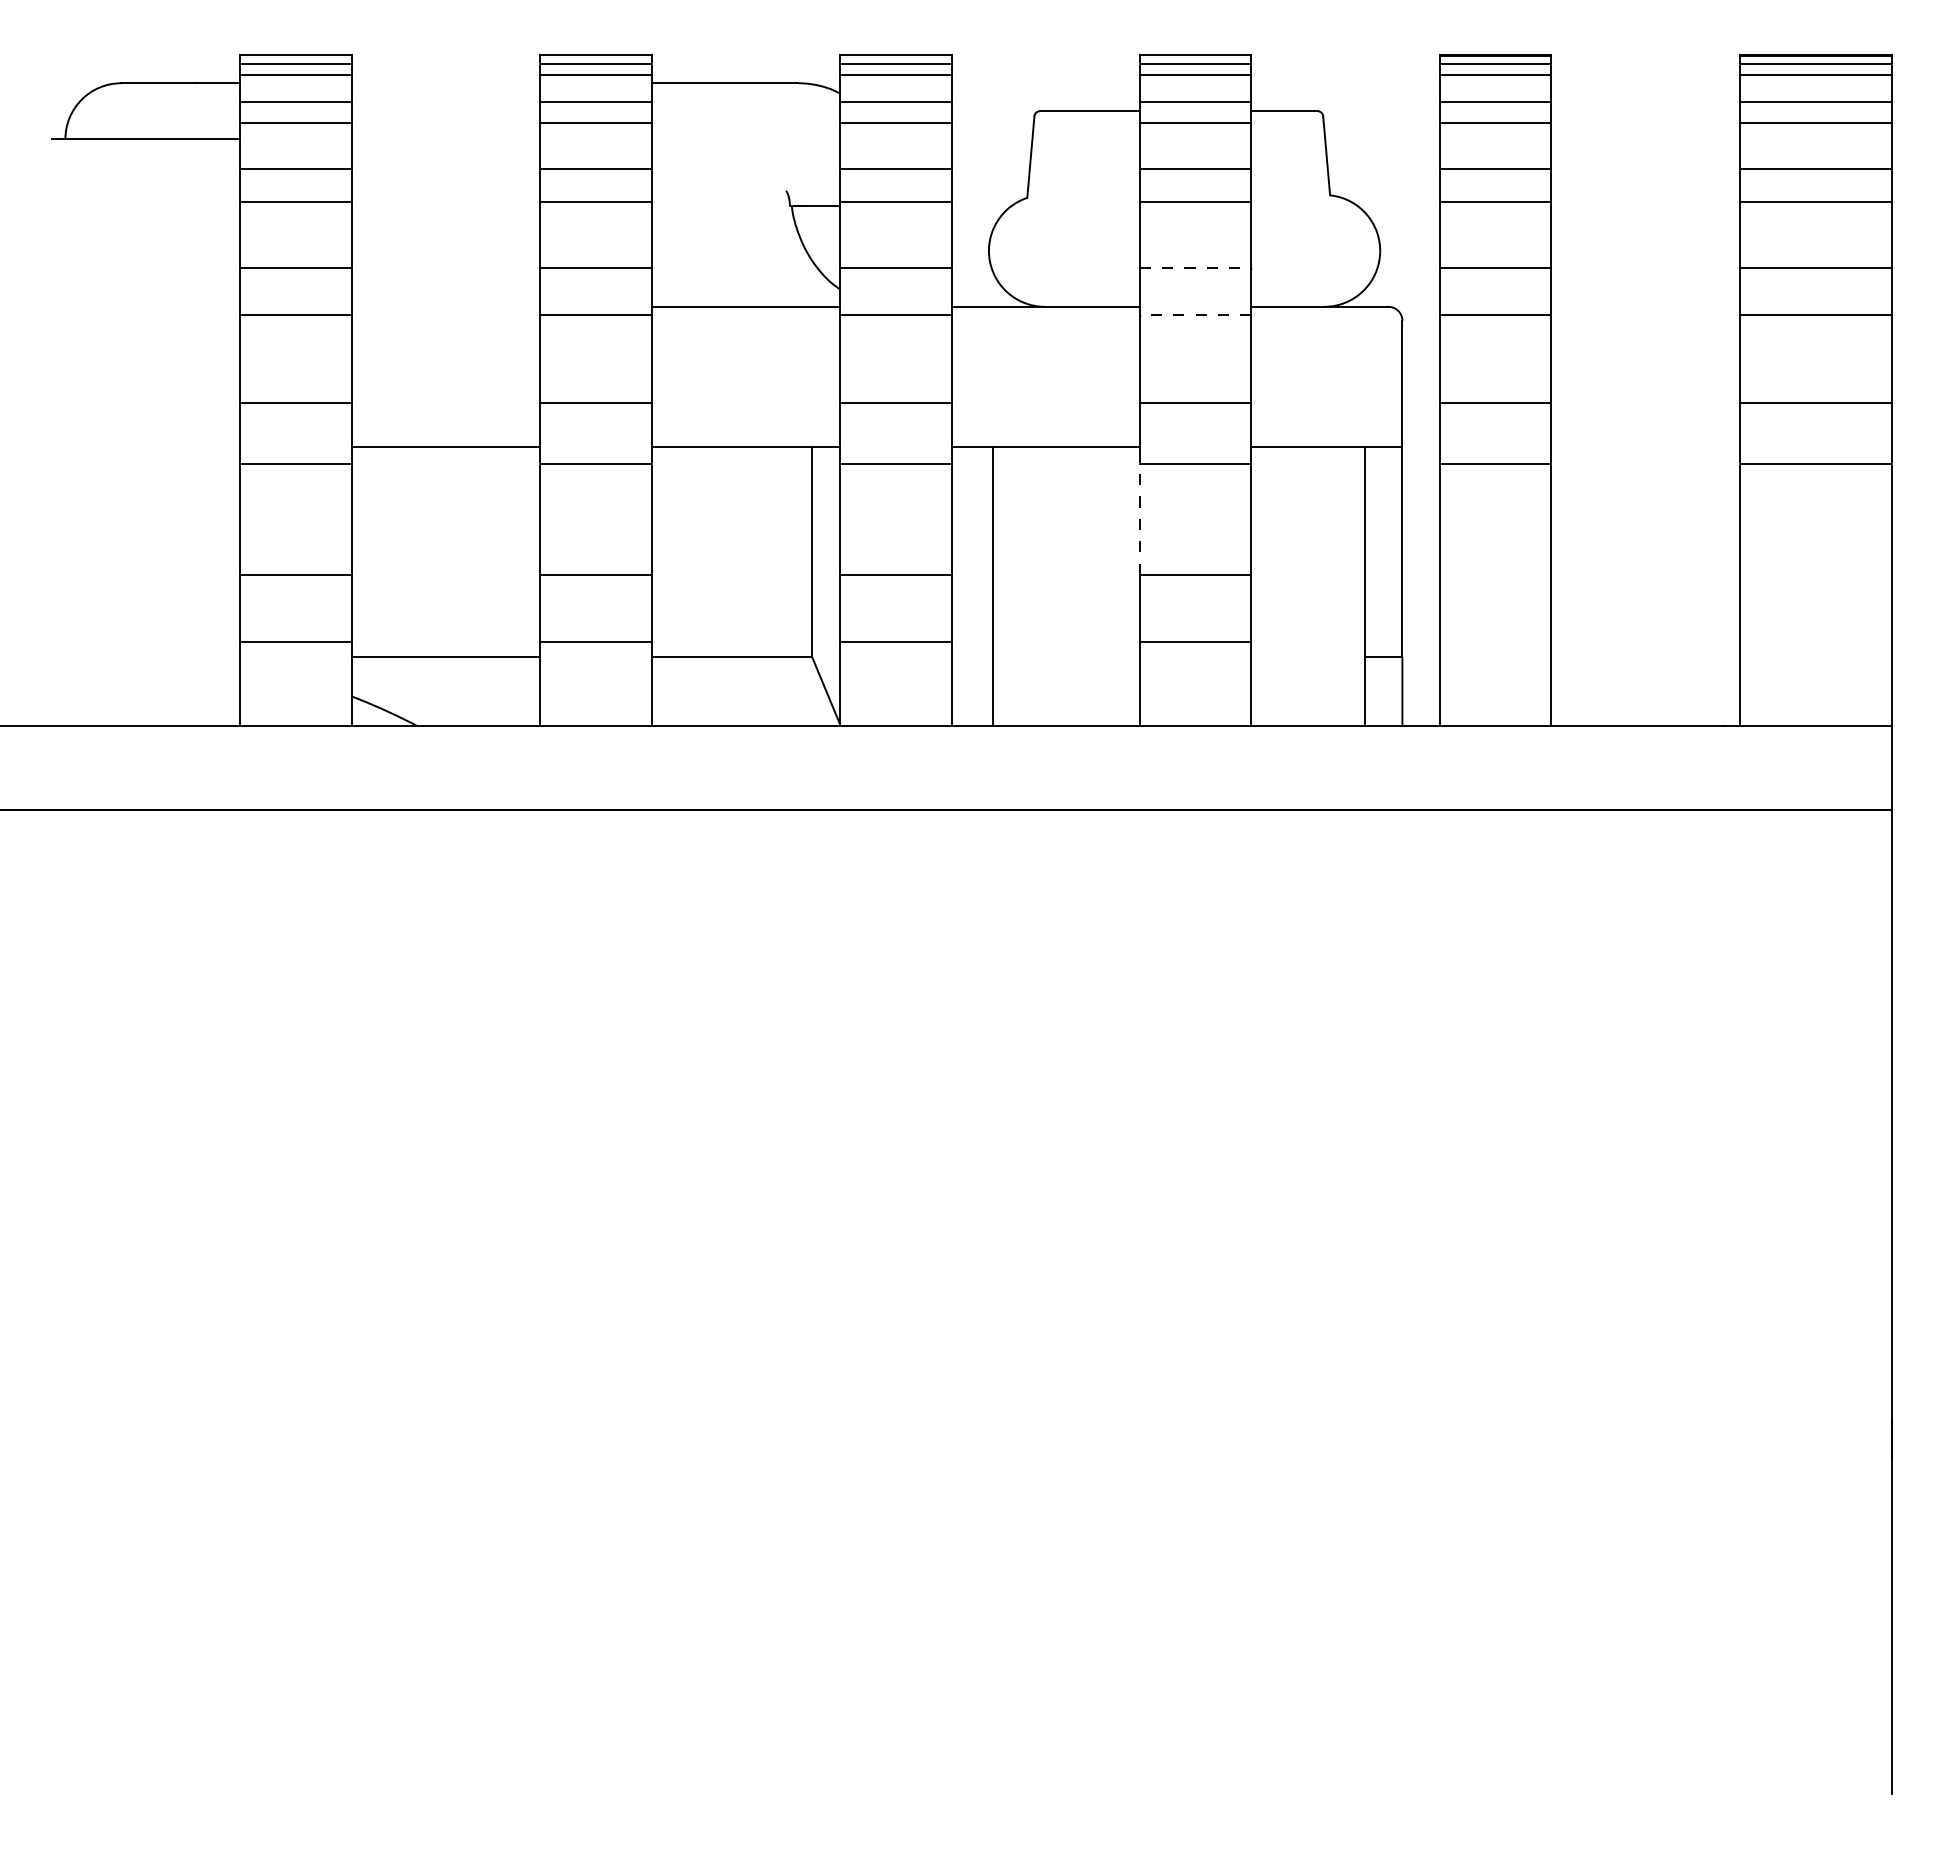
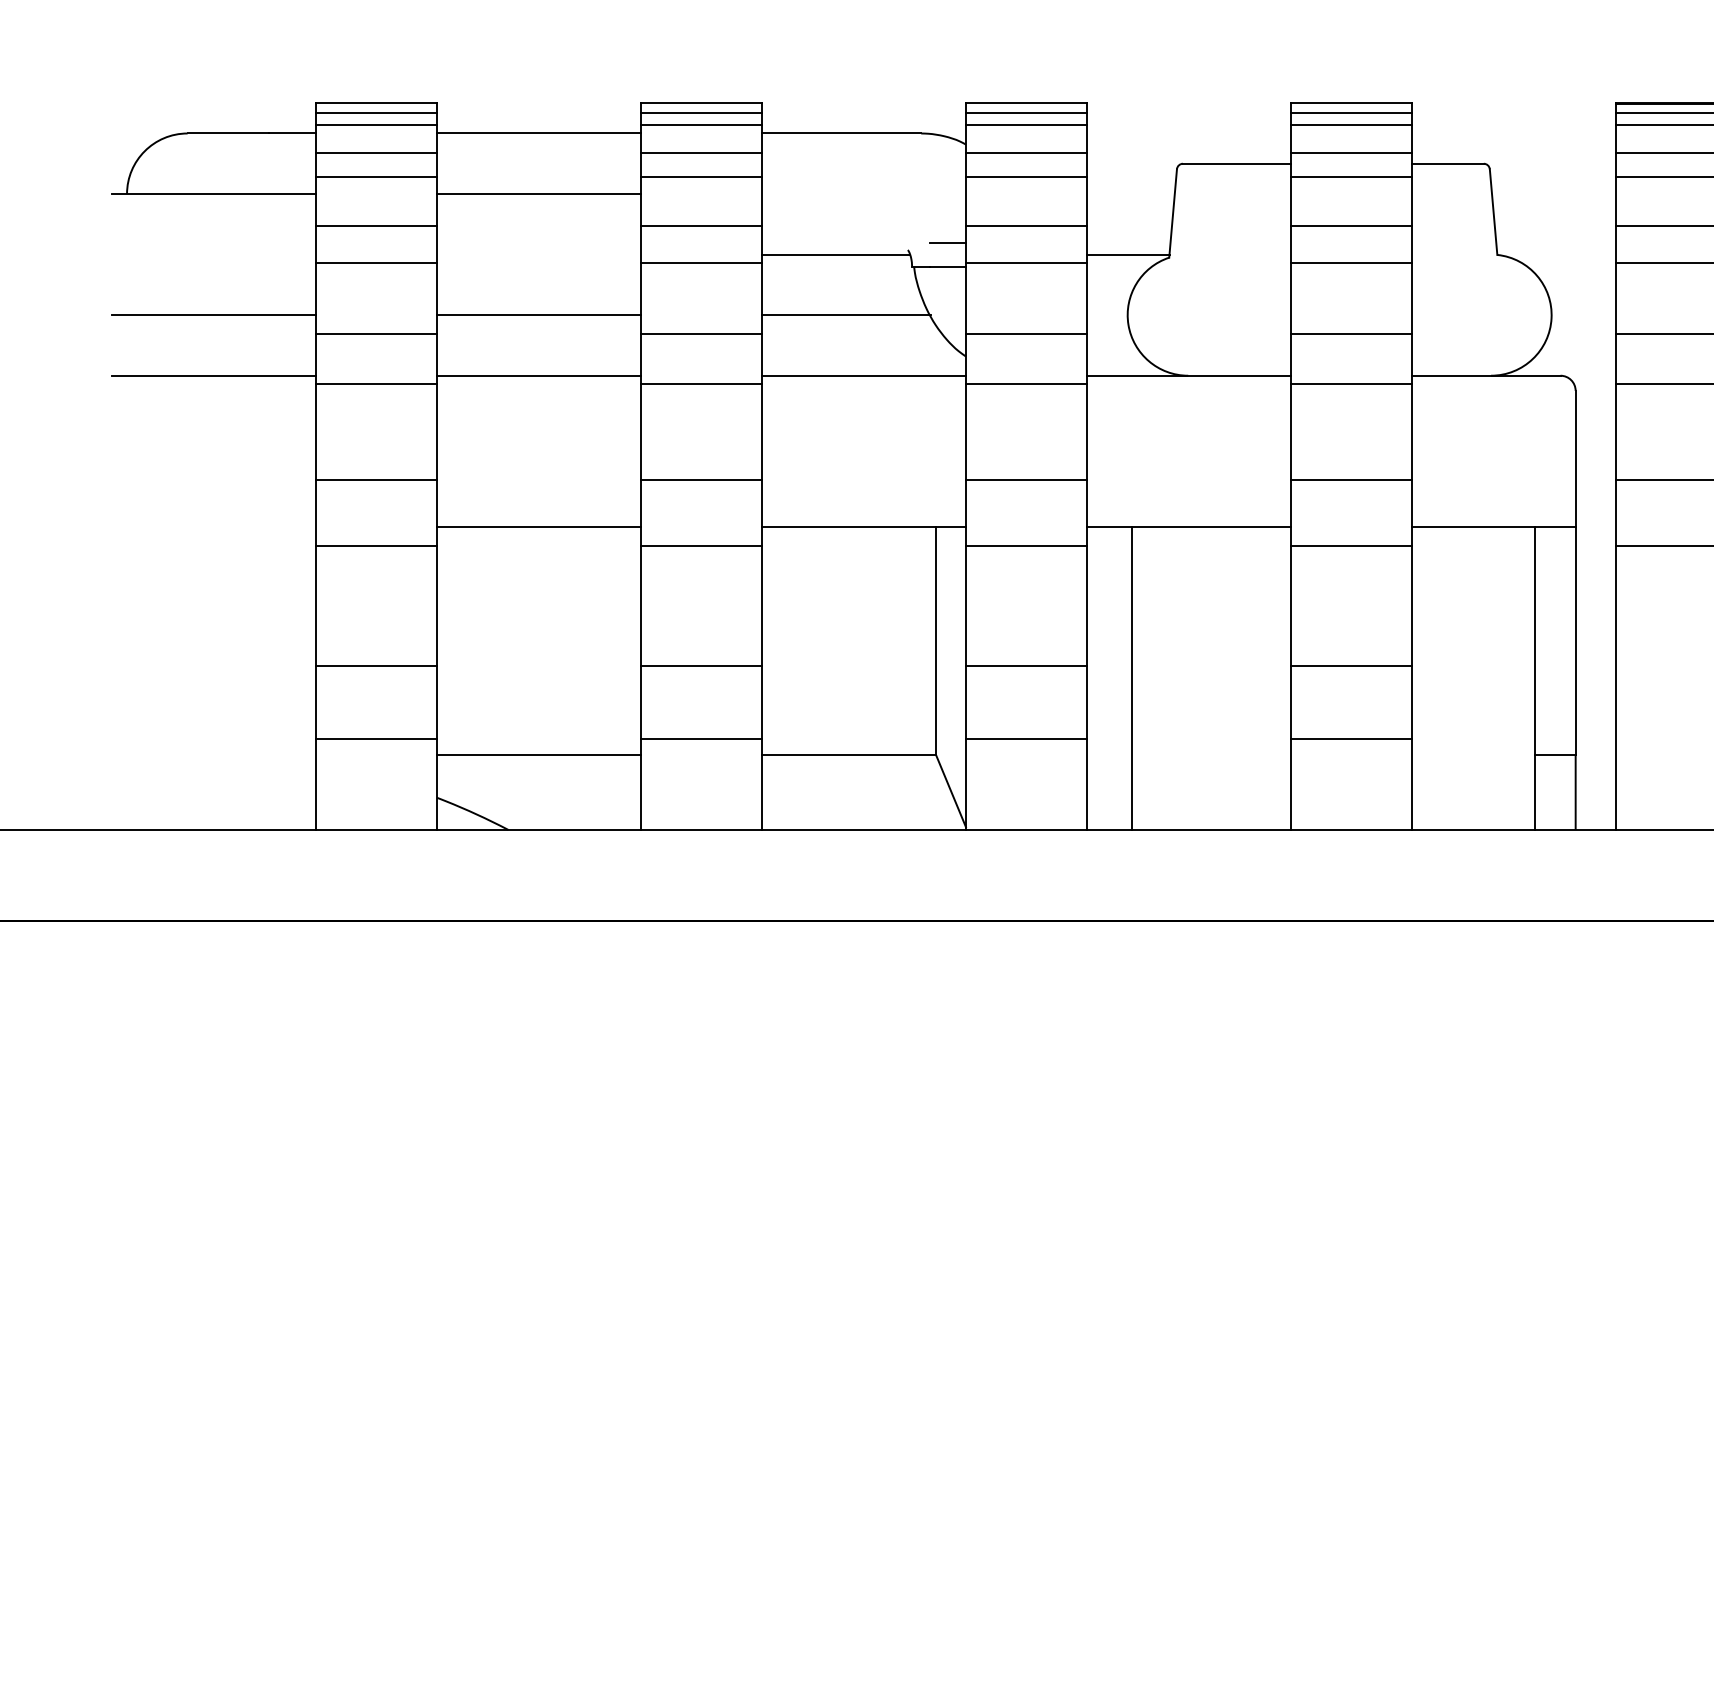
line: (445, 83) -> (538, 133), added
line: (445, 139) -> (538, 194), added
line: (822, 183) -> (947, 242), added
line: (719, 195) -> (835, 255), added
line: (989, 195) -> (1128, 255), added
line: (145, 250) -> (213, 314), added
line: (445, 250) -> (538, 314), added
line: (729, 250) -> (846, 314), added
line: (1195, 268) -> (1351, 334), dashed -> solid
line: (145, 306) -> (213, 375), added
line: (445, 306) -> (538, 375), added
line: (1195, 314) -> (1351, 384), dashed -> solid
line: (1139, 519) -> (1290, 606), dashed -> solid

